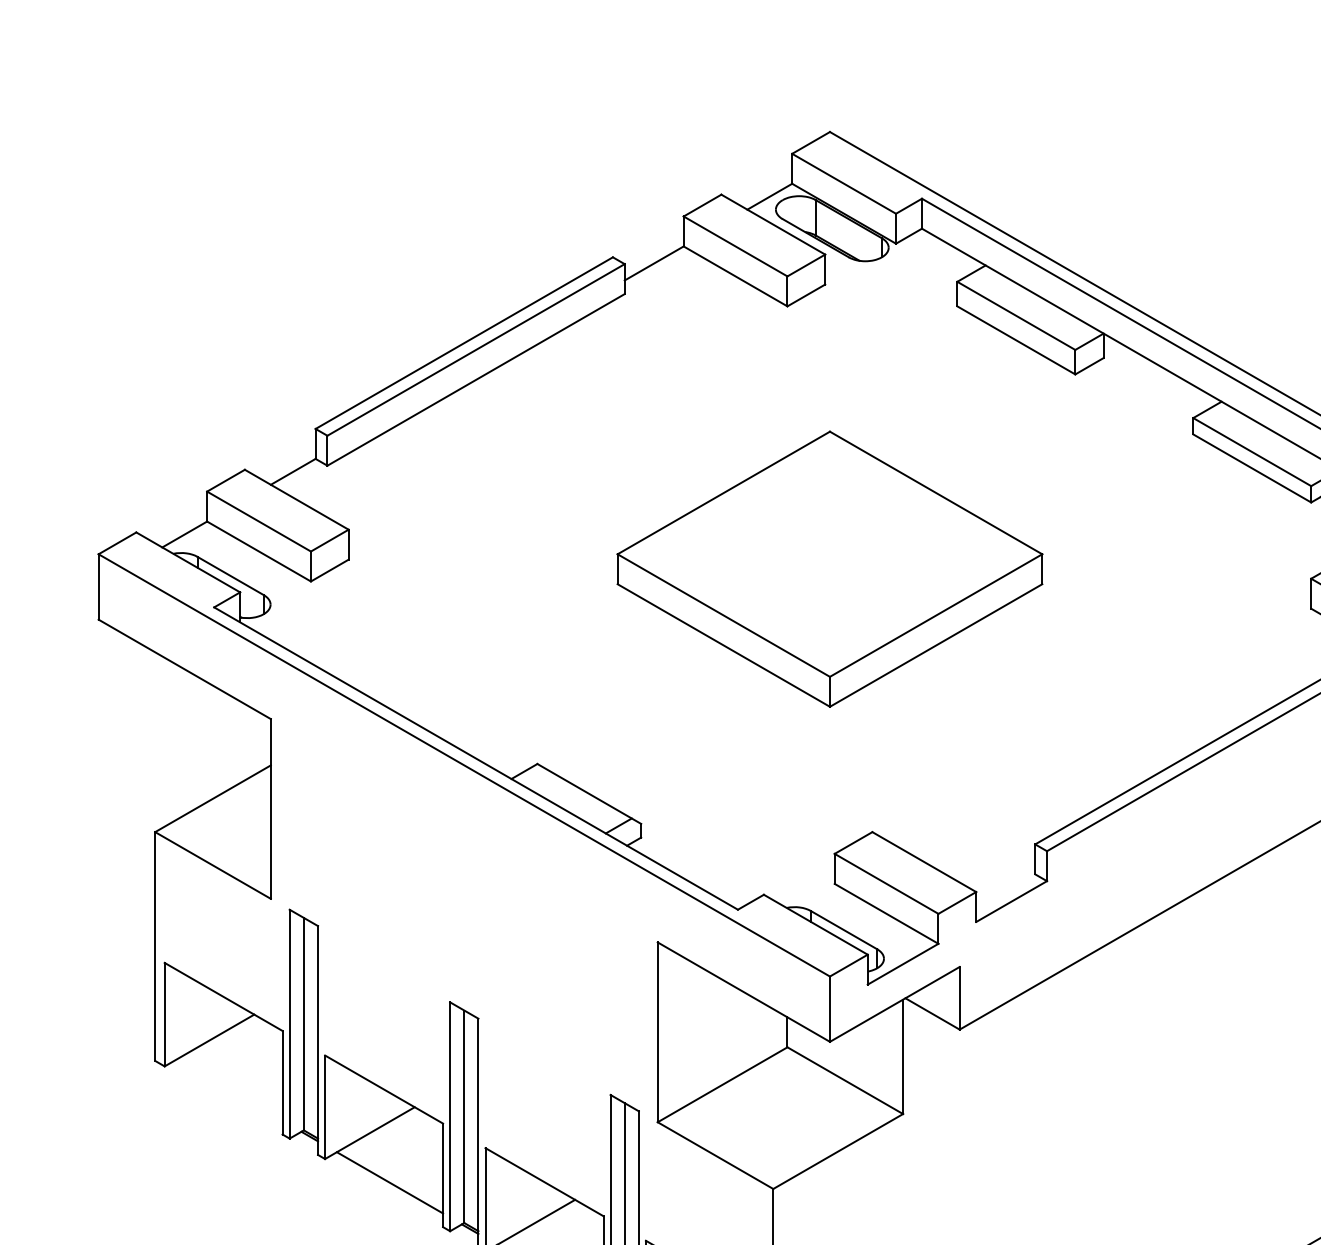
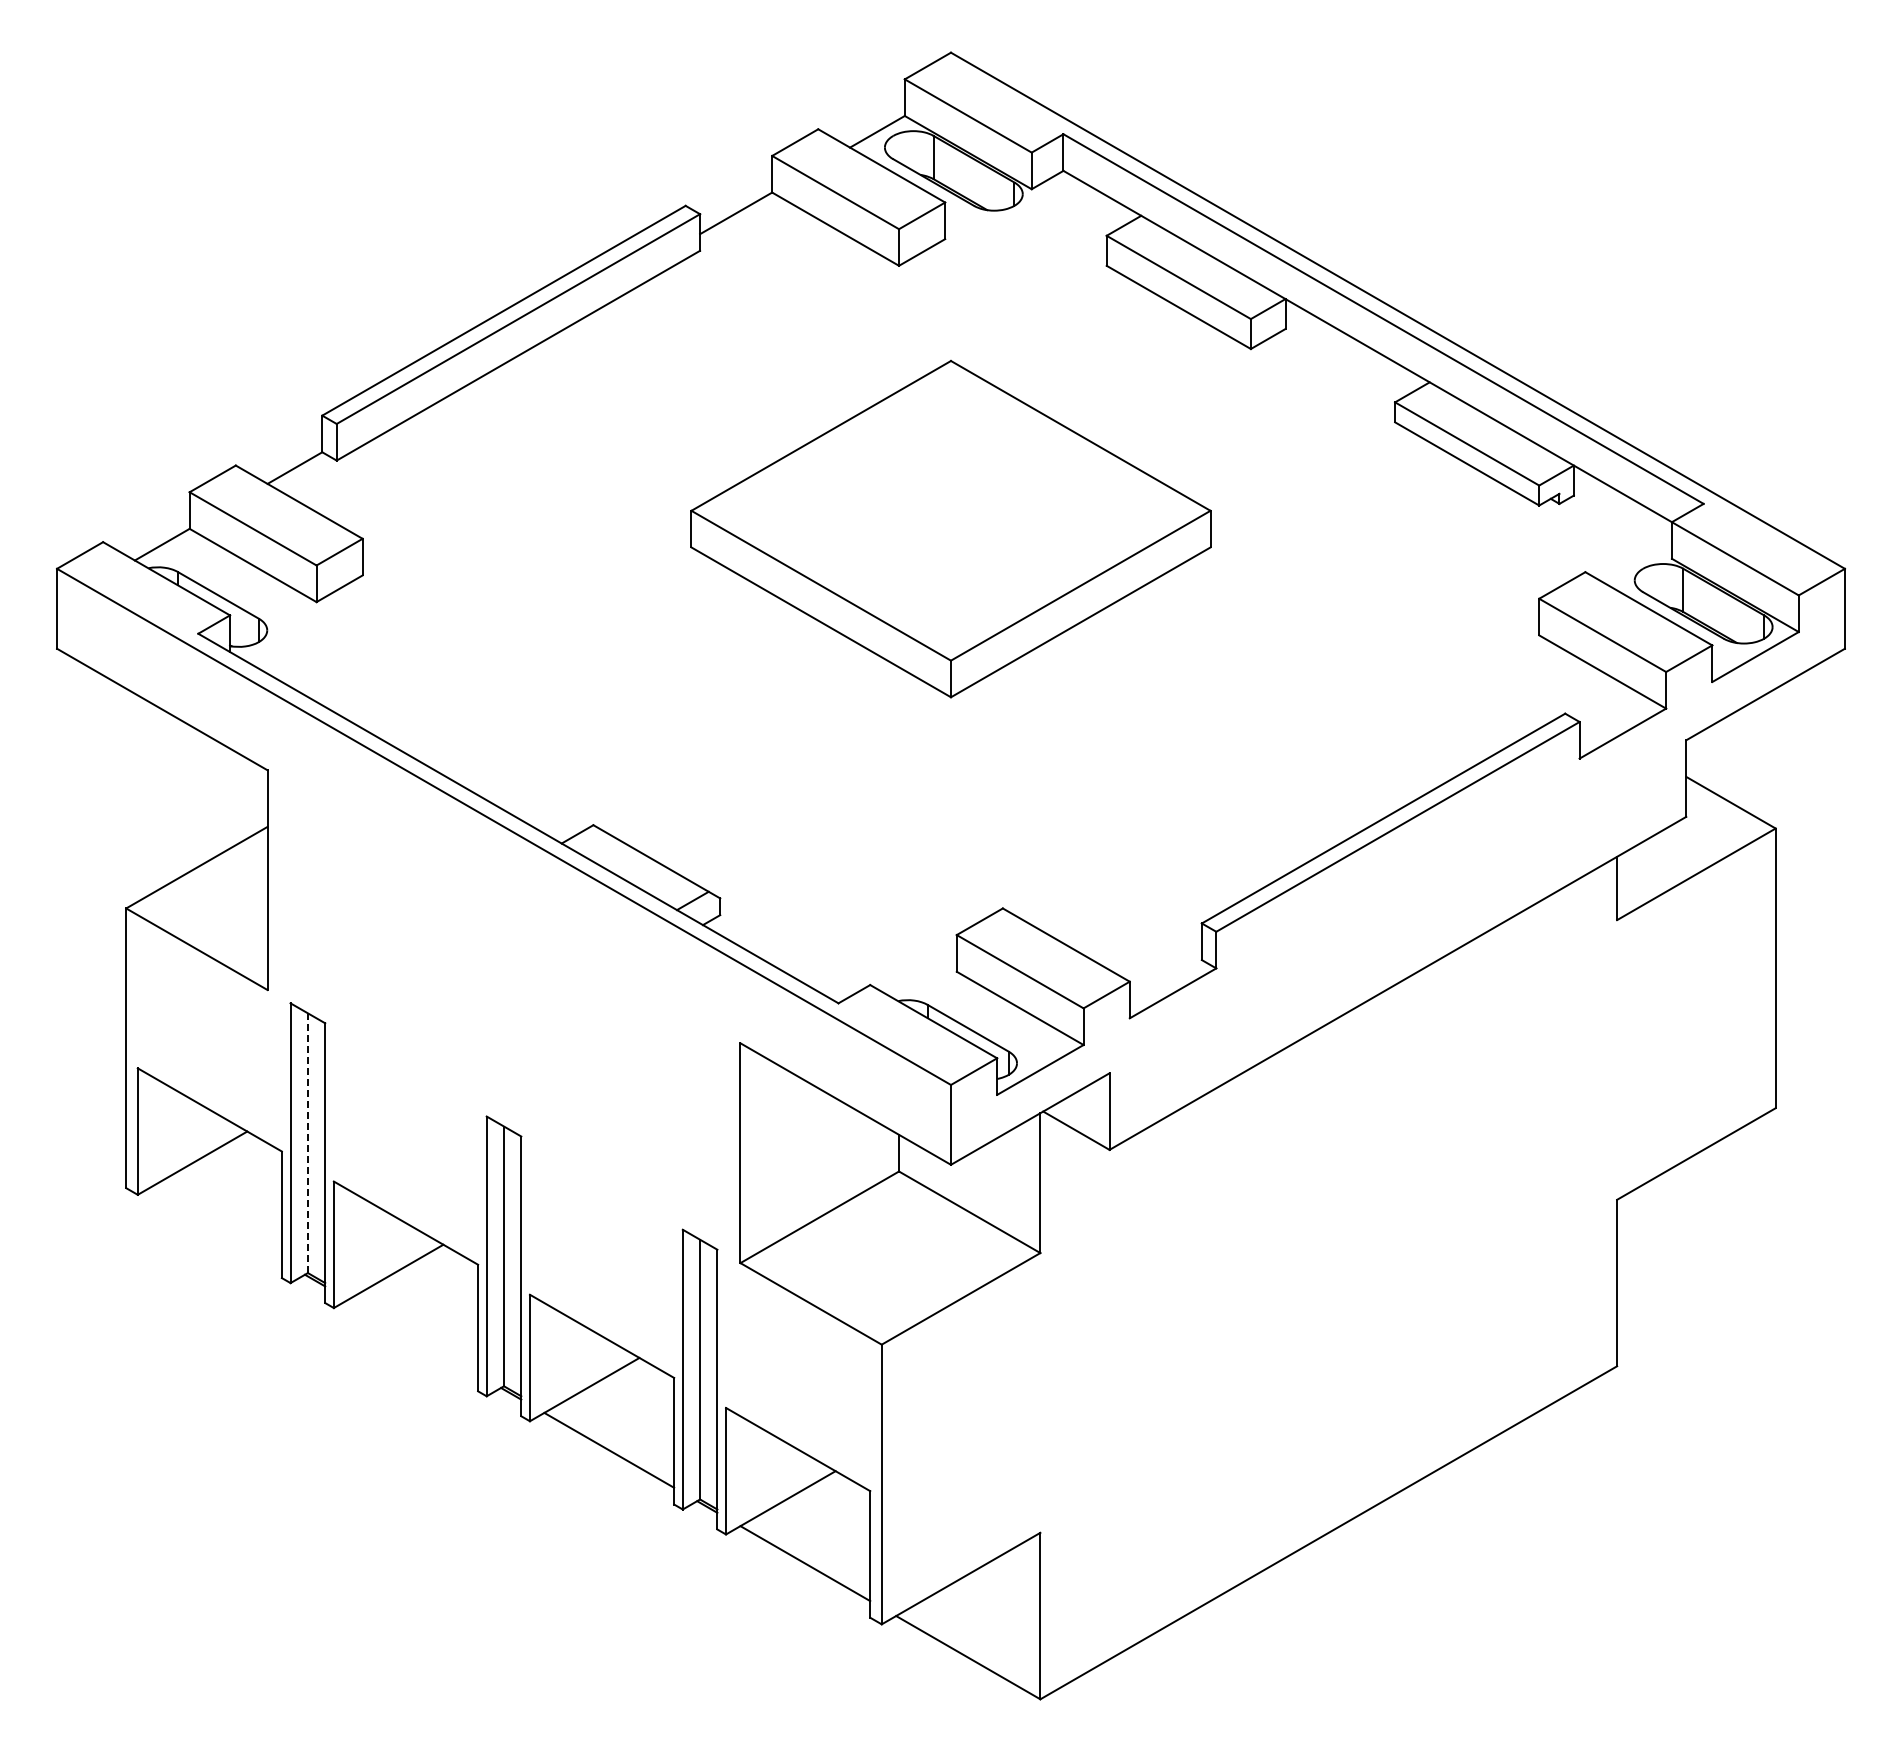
part: (829, 569) -> (950, 529), moved
line: (303, 1024) -> (307, 1143), solid -> dashed
line: (390, 1182) -> (413, 1336), removed

